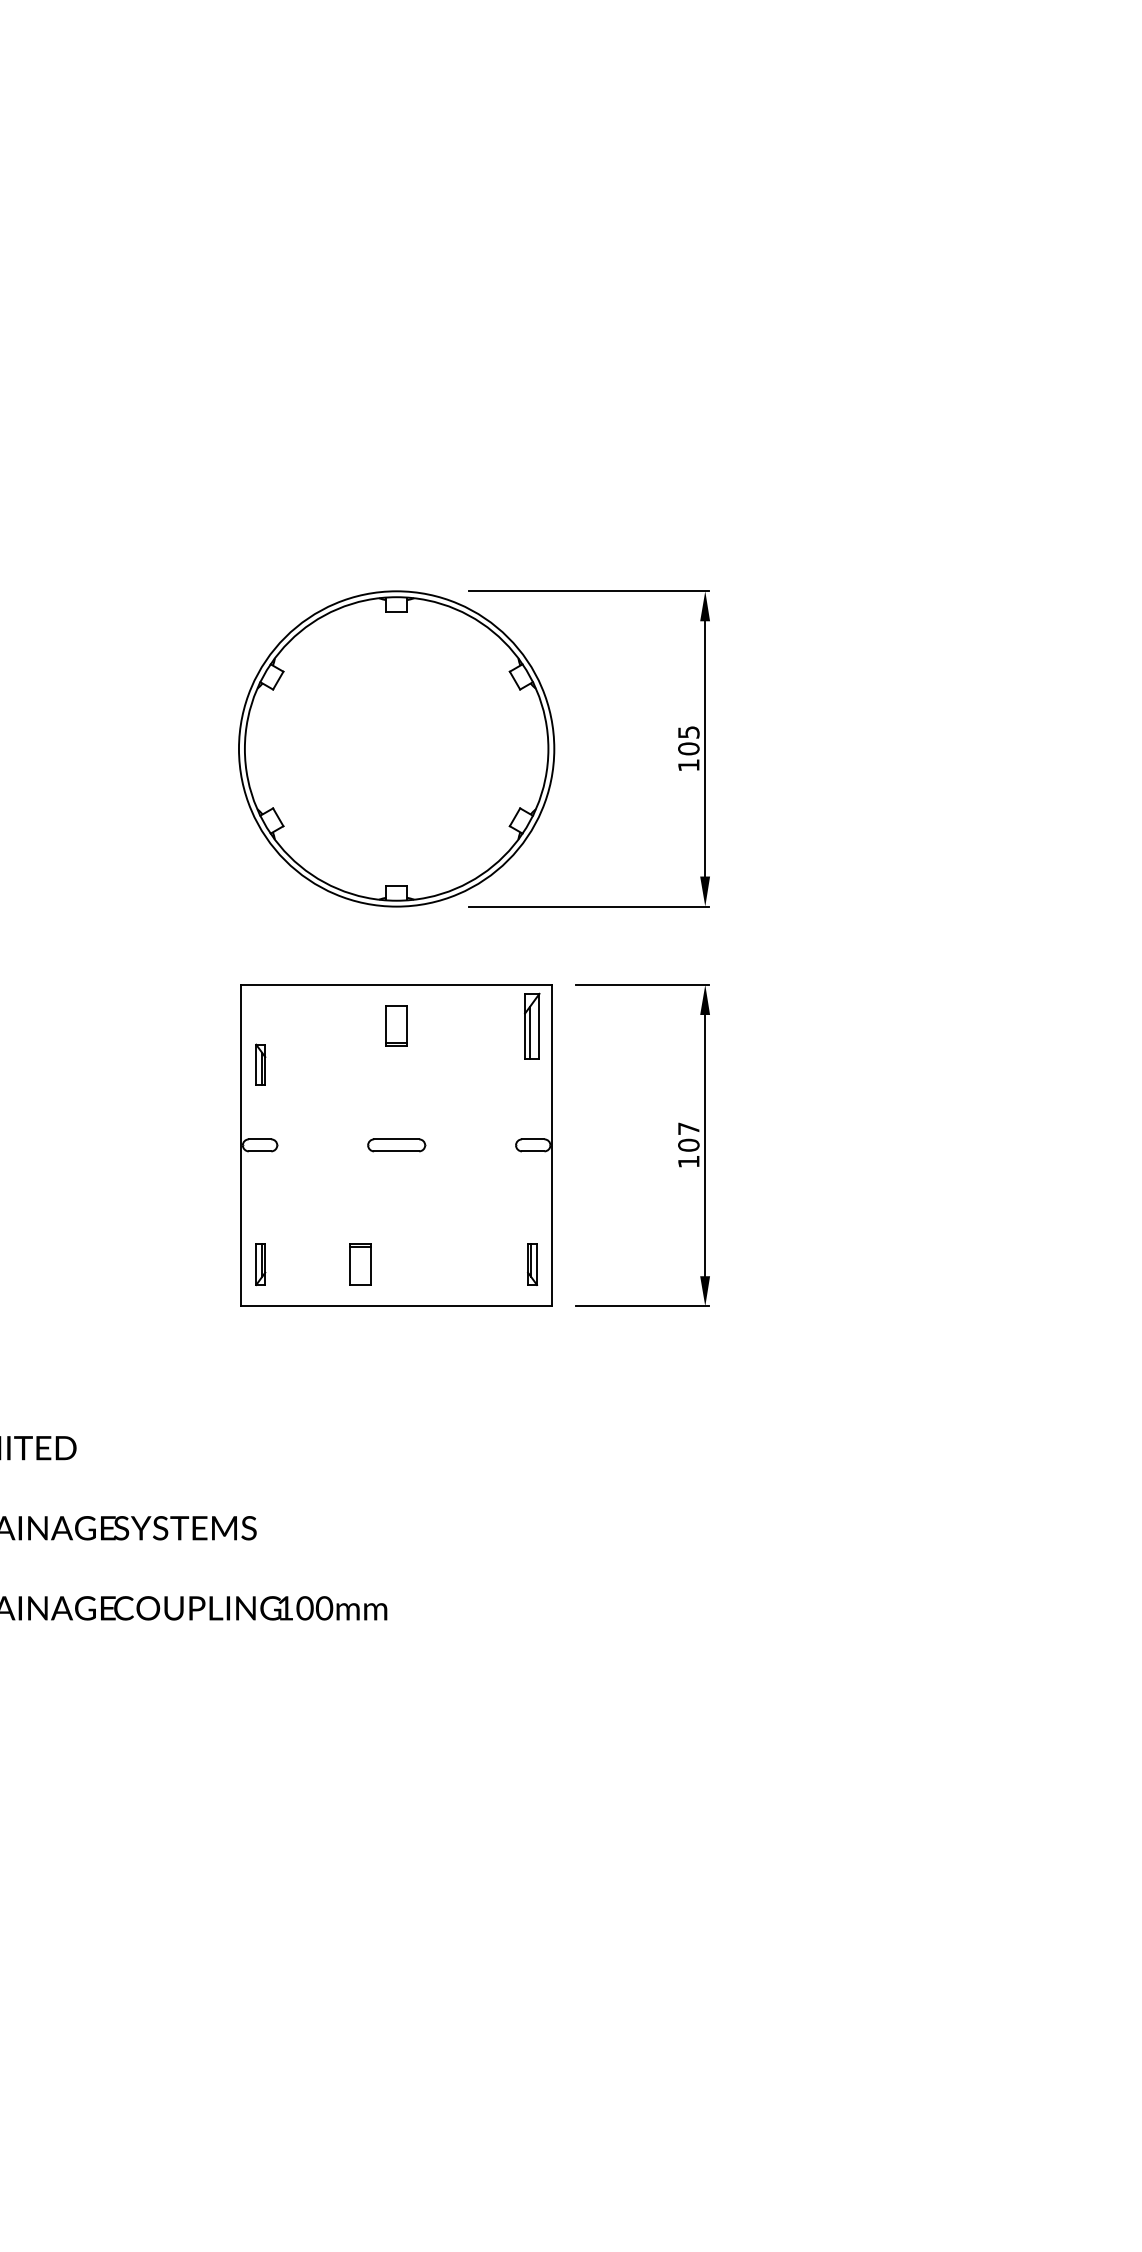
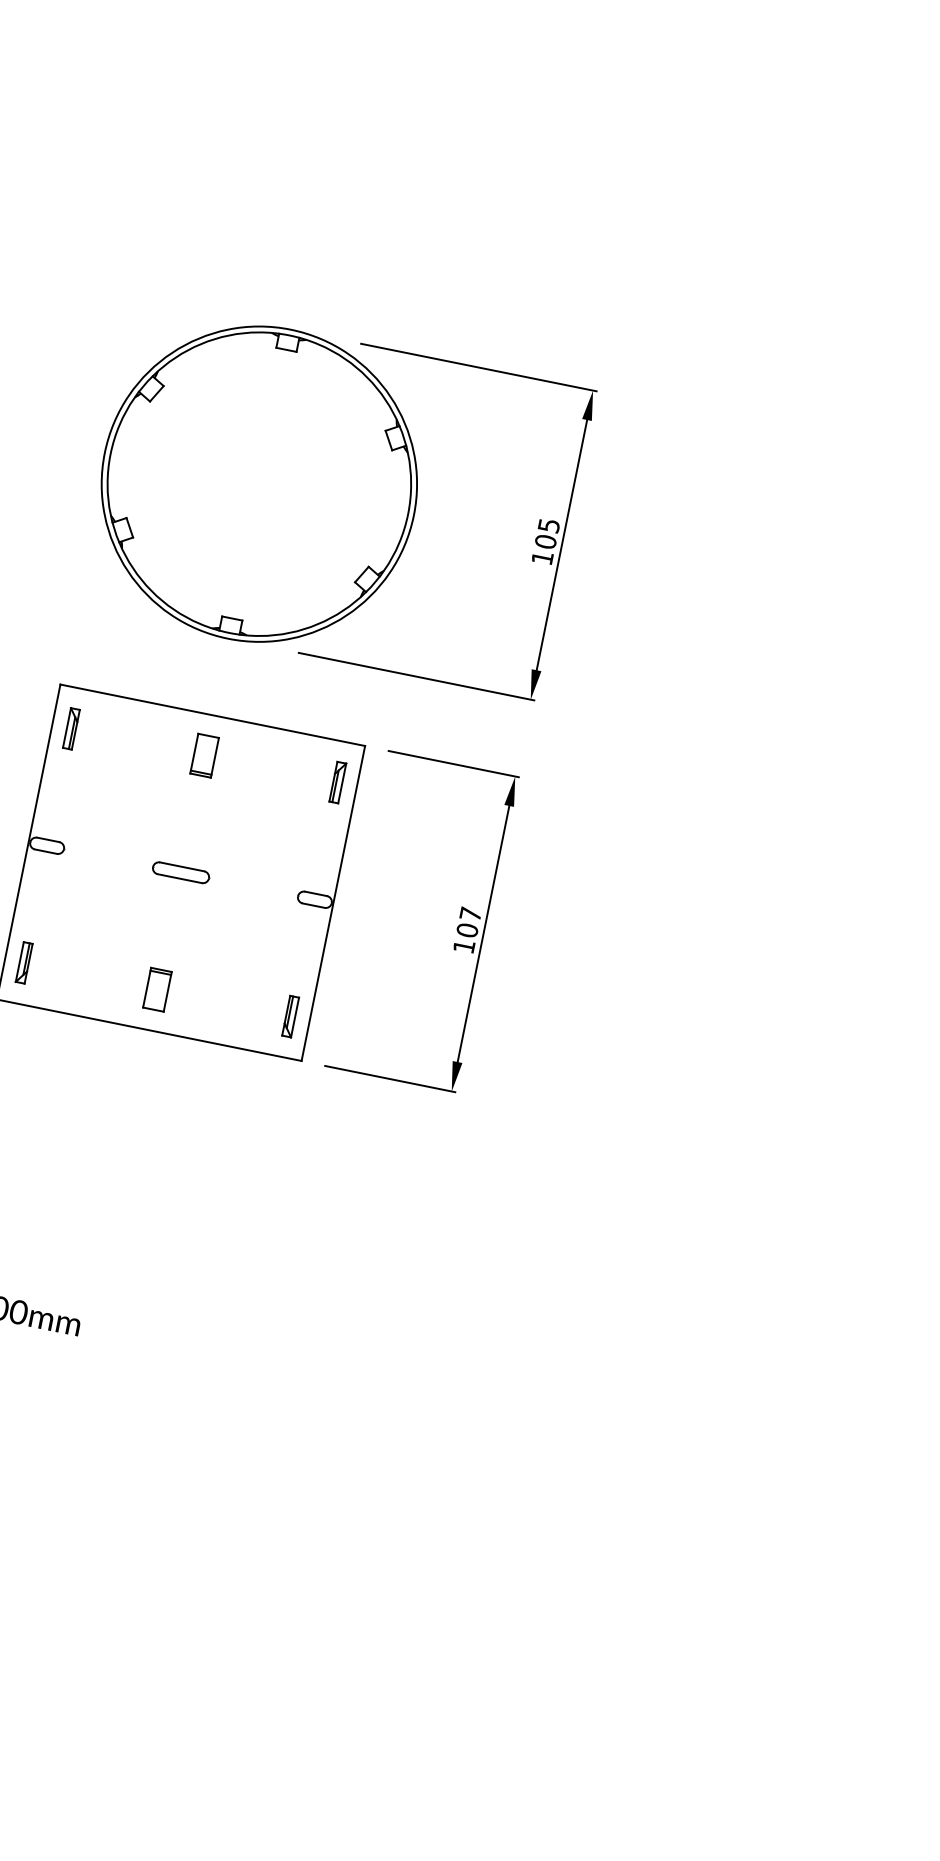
part: (532, 1025) -> (337, 782), size x0.62
part: (260, 1064) -> (71, 728), moved
part: (360, 1264) -> (157, 989), moved

